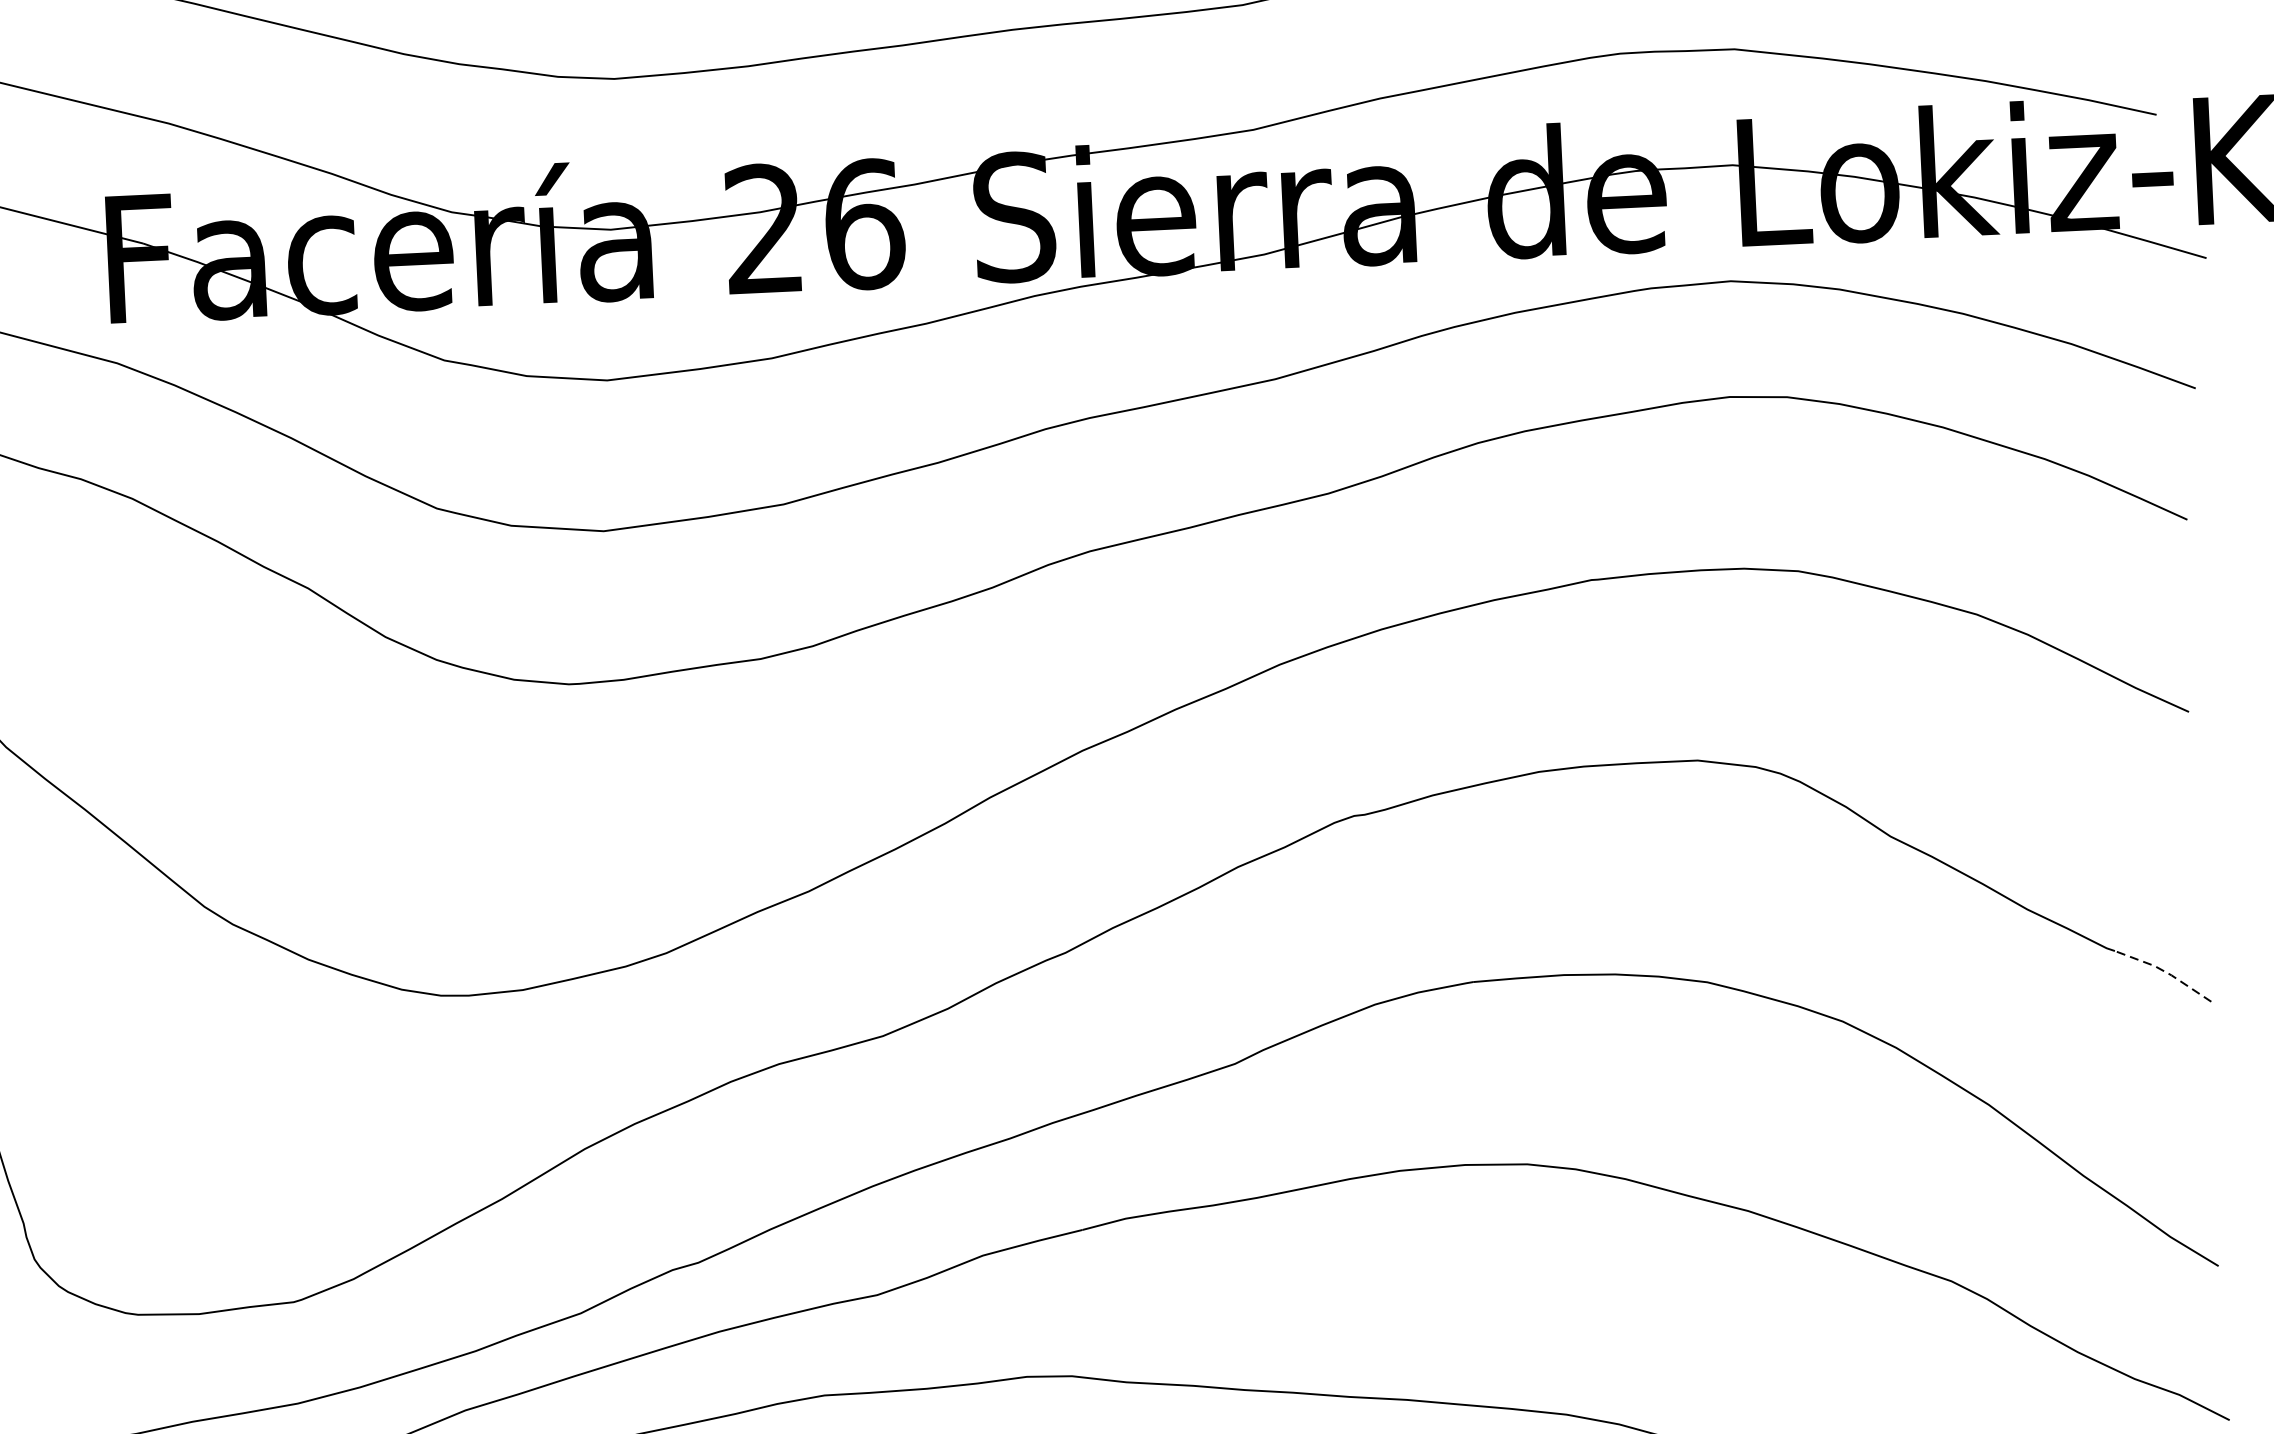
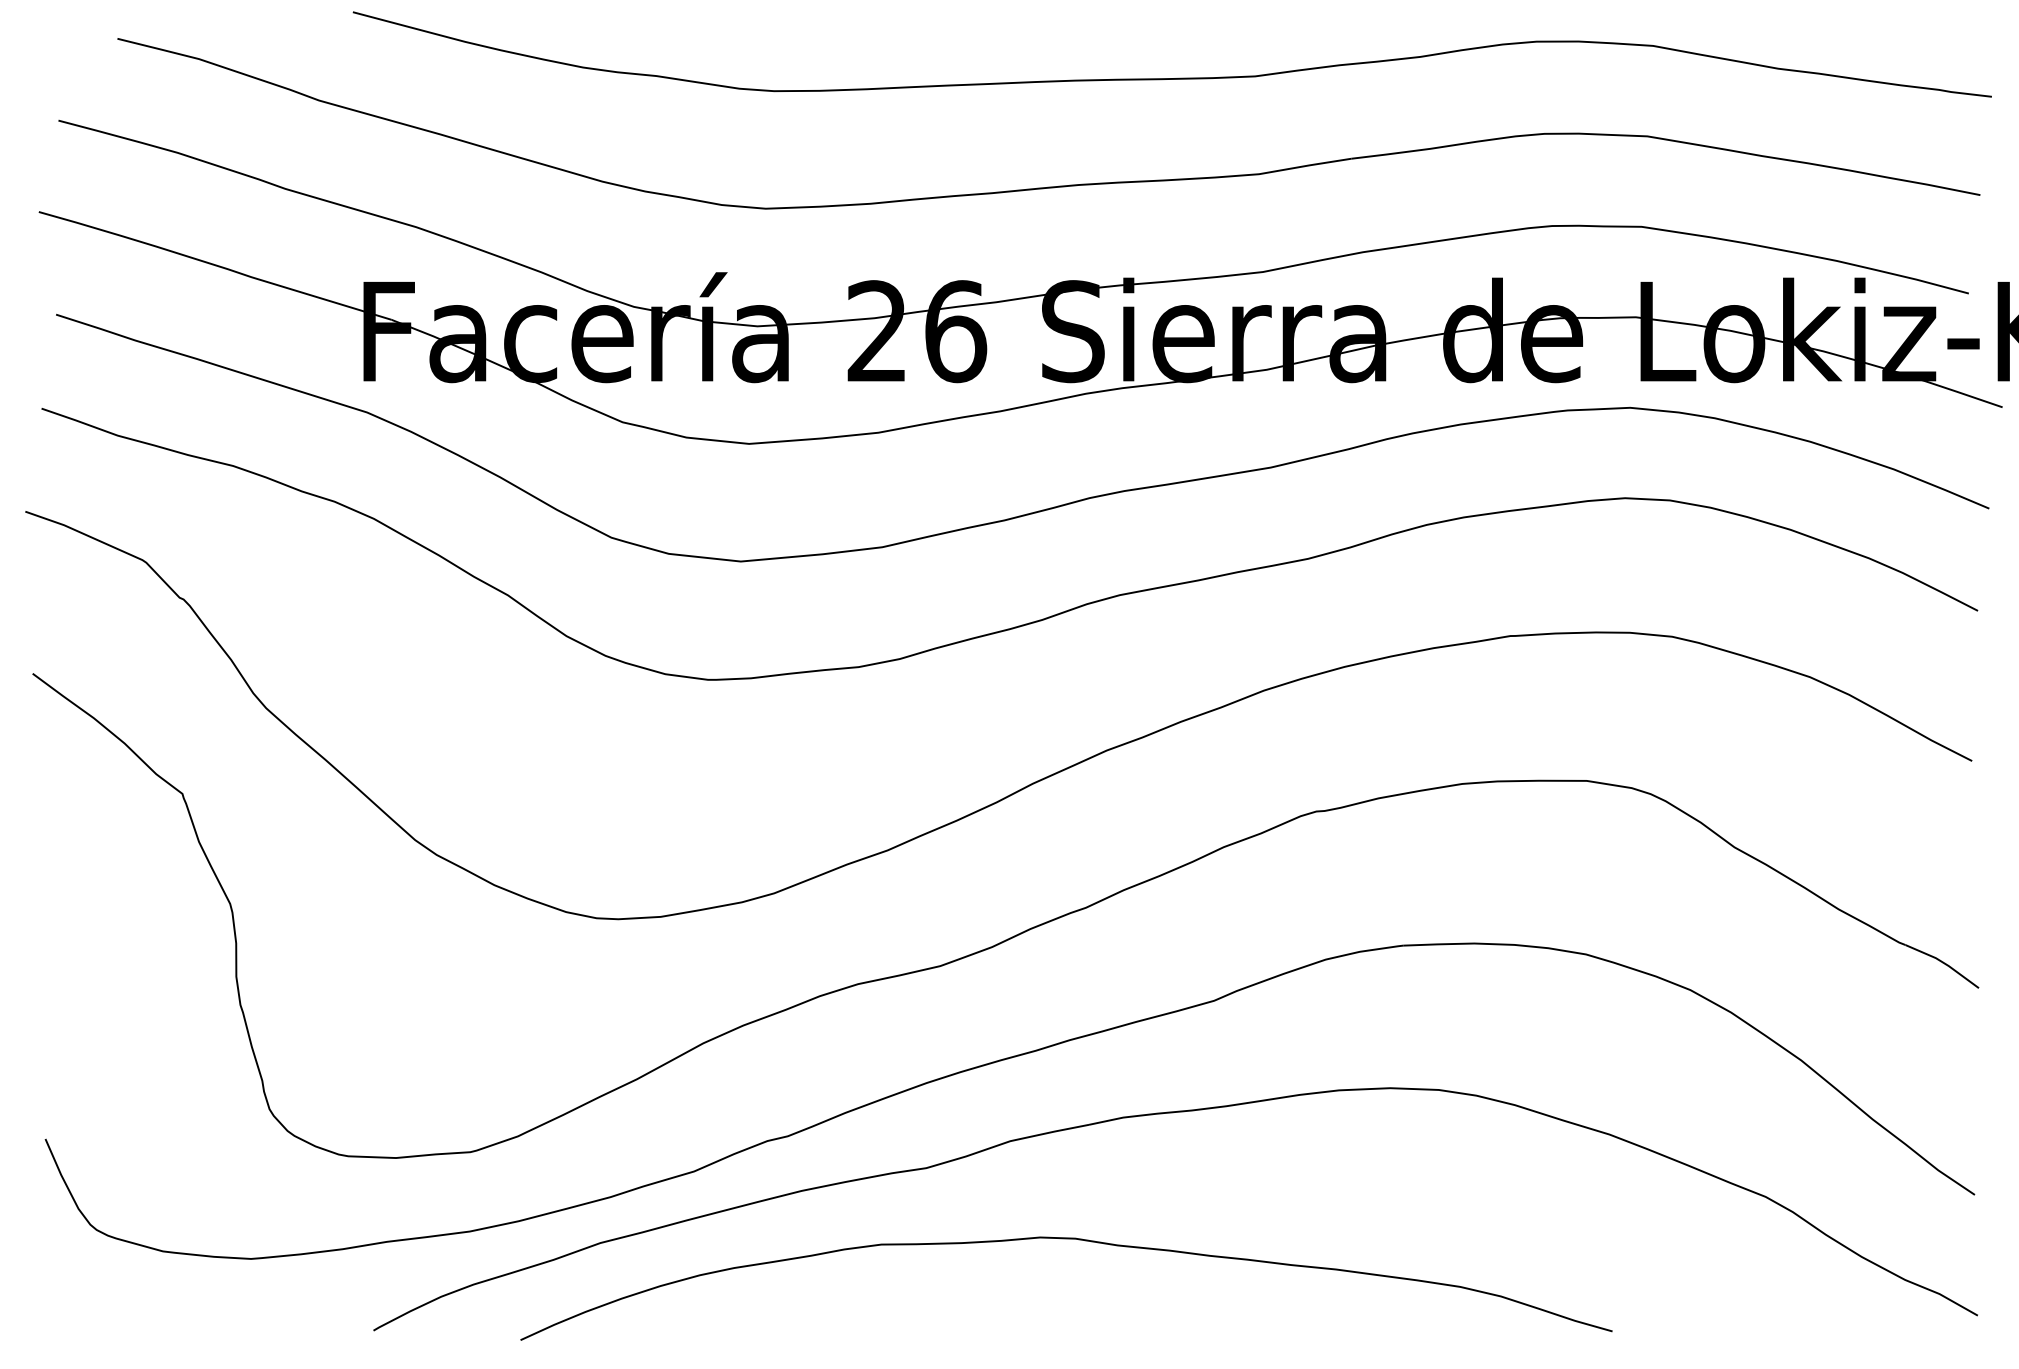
line: (2165, 972) -> (1944, 963), dashed -> solid

